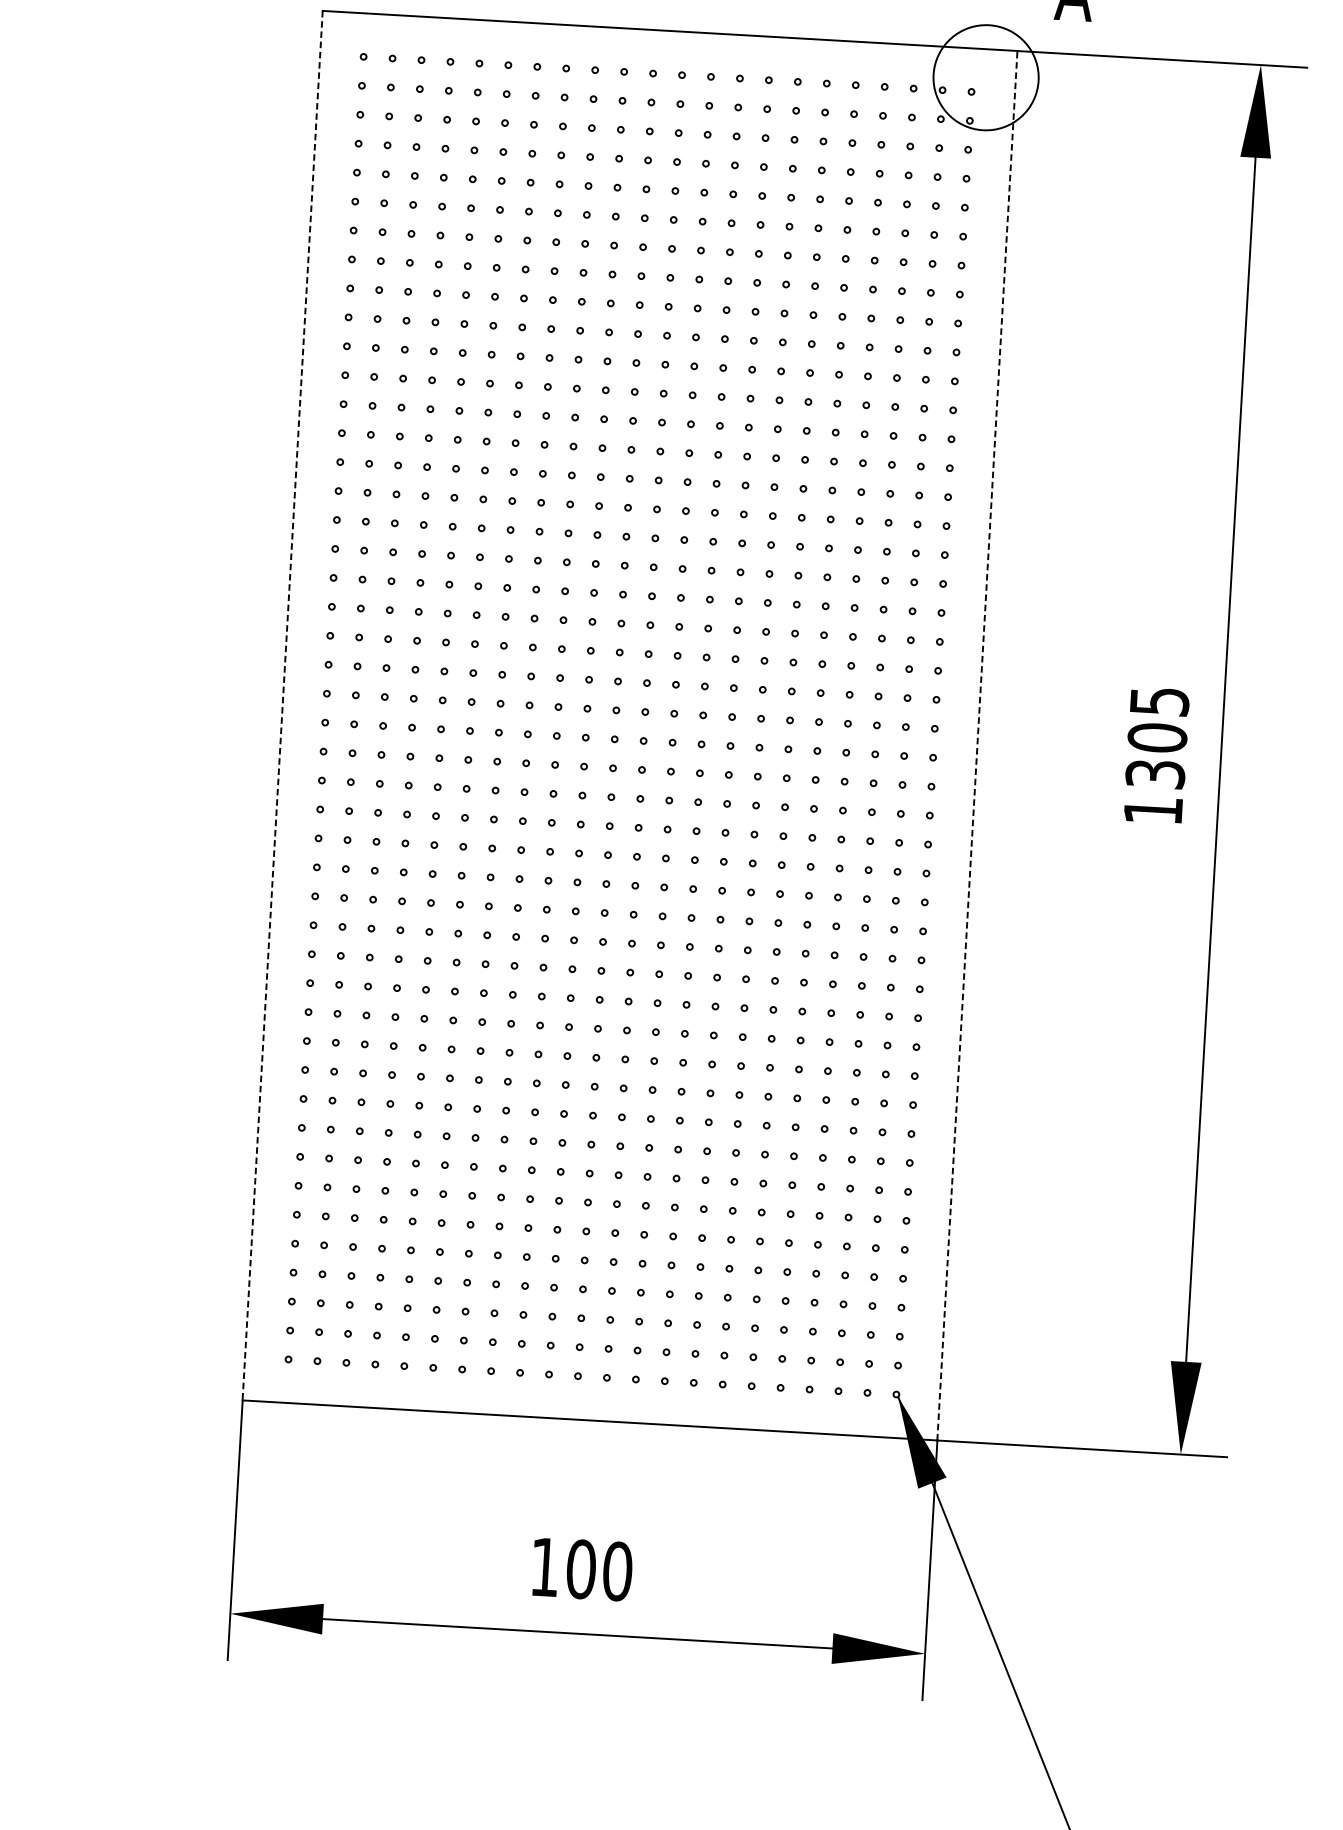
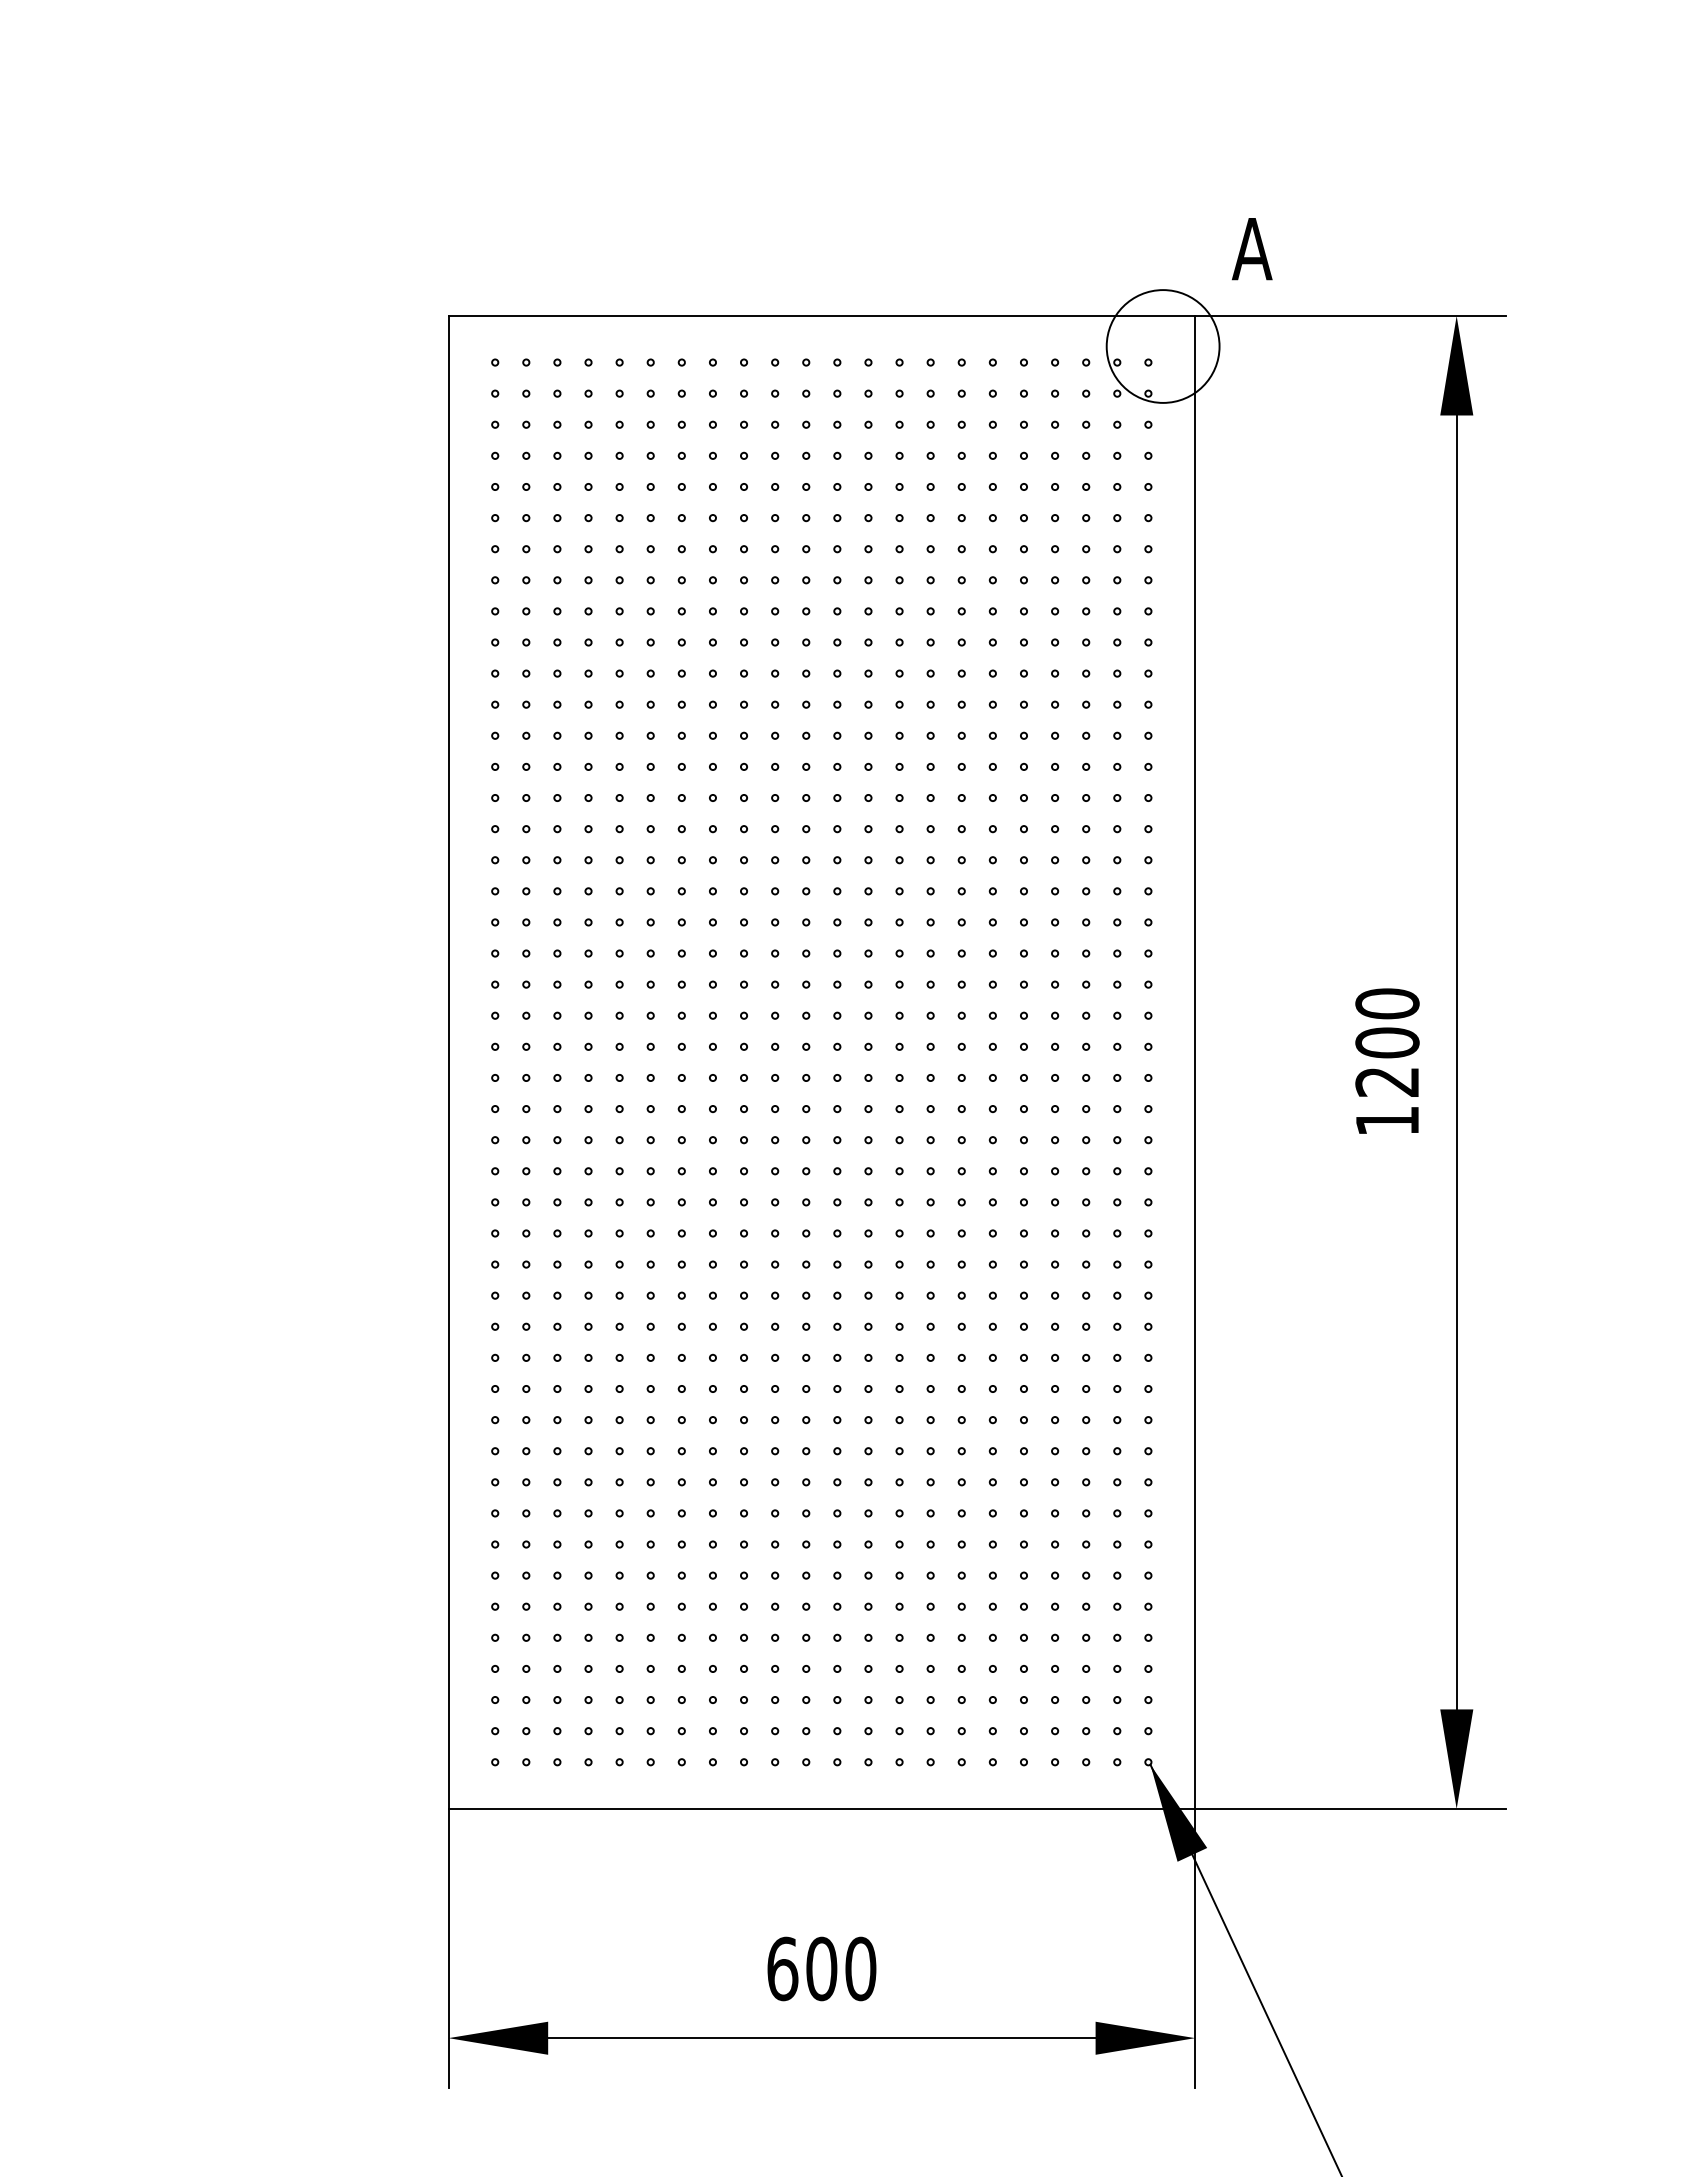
line: (282, 705) -> (448, 1062), dashed -> solid
text: (1157, 737) -> (1387, 1042), 1305 -> 1200
line: (977, 745) -> (1195, 1062), dashed -> solid
text: (544, 1566) -> (782, 1968), 100 -> 600

